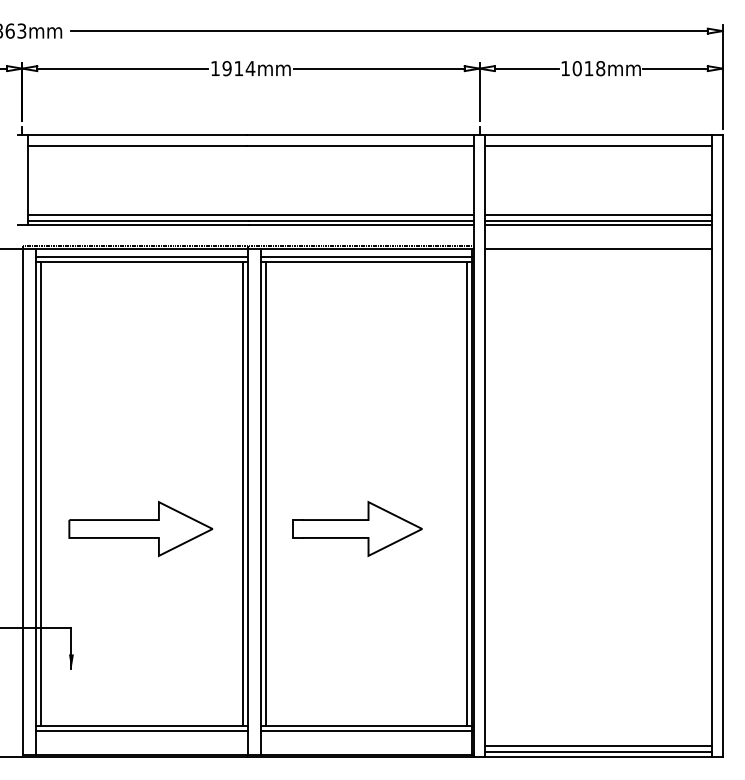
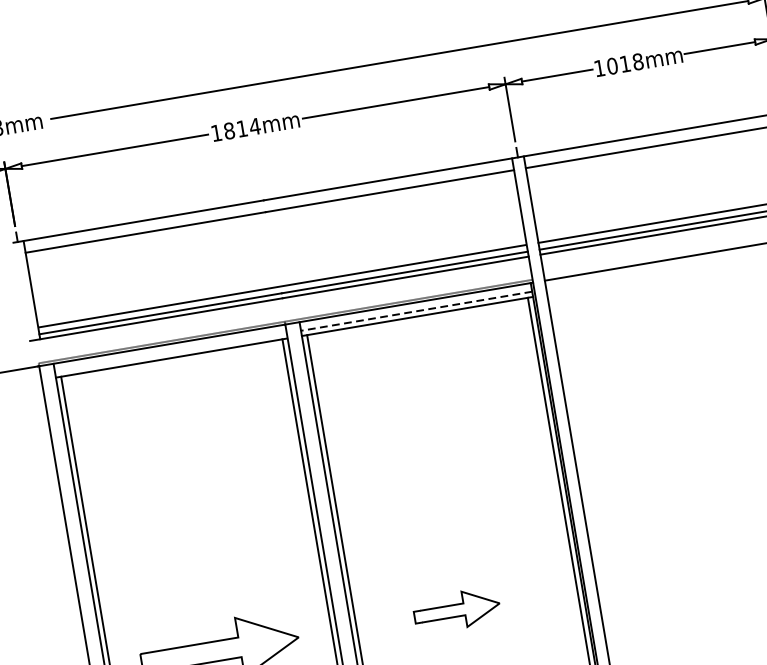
text: (226, 68) -> (228, 130), 1914mm -> 1814mm
line: (141, 256) -> (170, 352), removed
line: (366, 256) -> (416, 310), solid -> dashed
part: (357, 528) -> (457, 610), size x0.6

